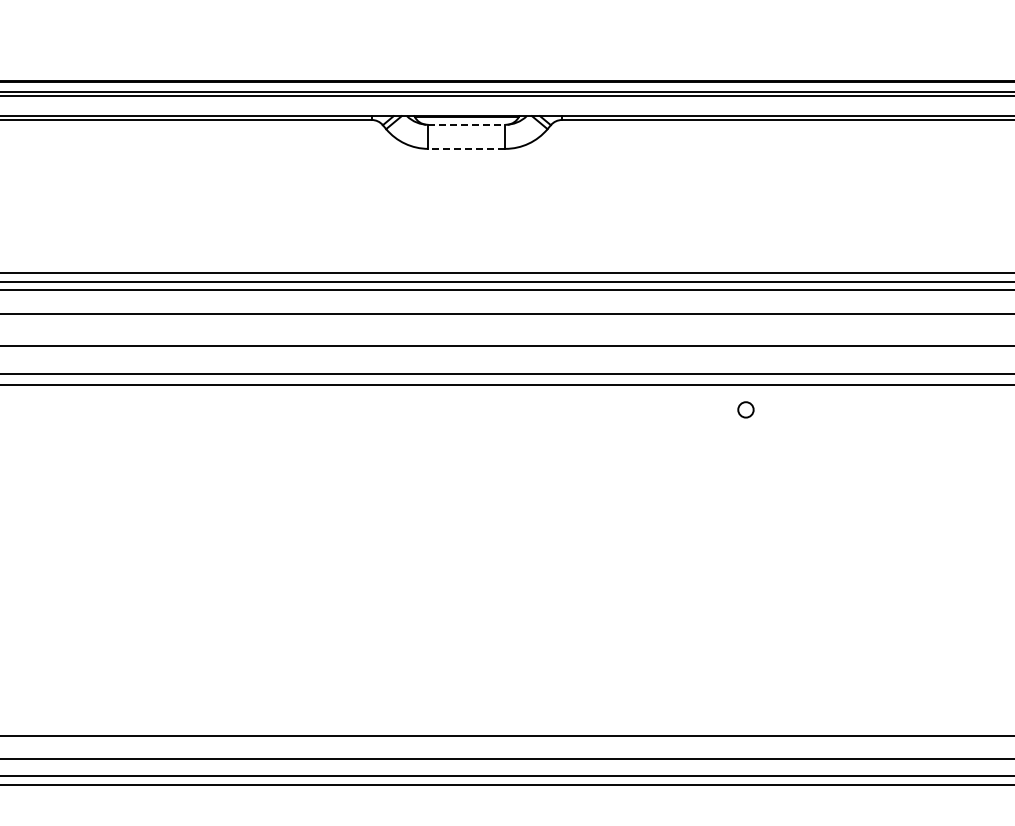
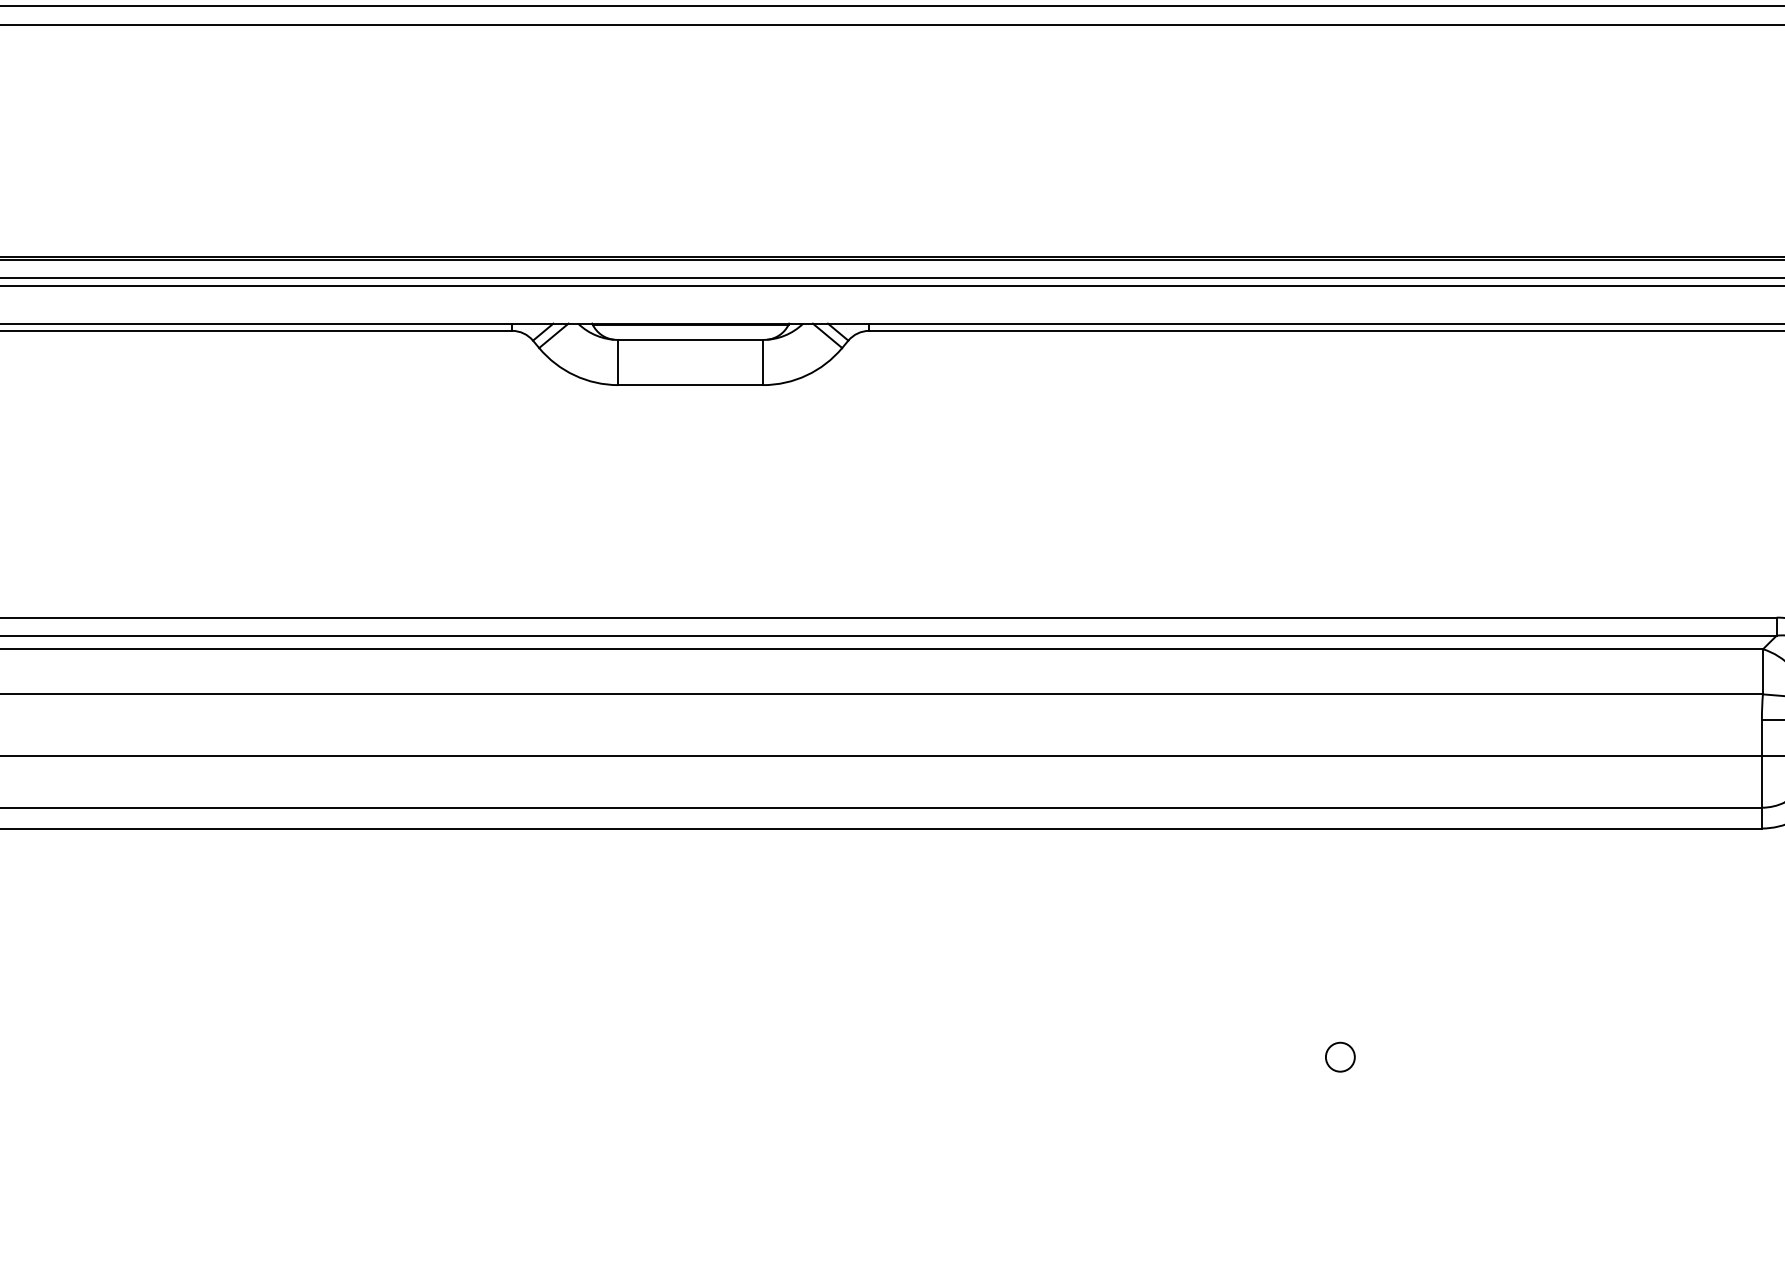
line: (466, 124) -> (689, 339), dashed -> solid
line: (466, 148) -> (689, 384), dashed -> solid
circle: (745, 409) -> (1339, 1056), moved

